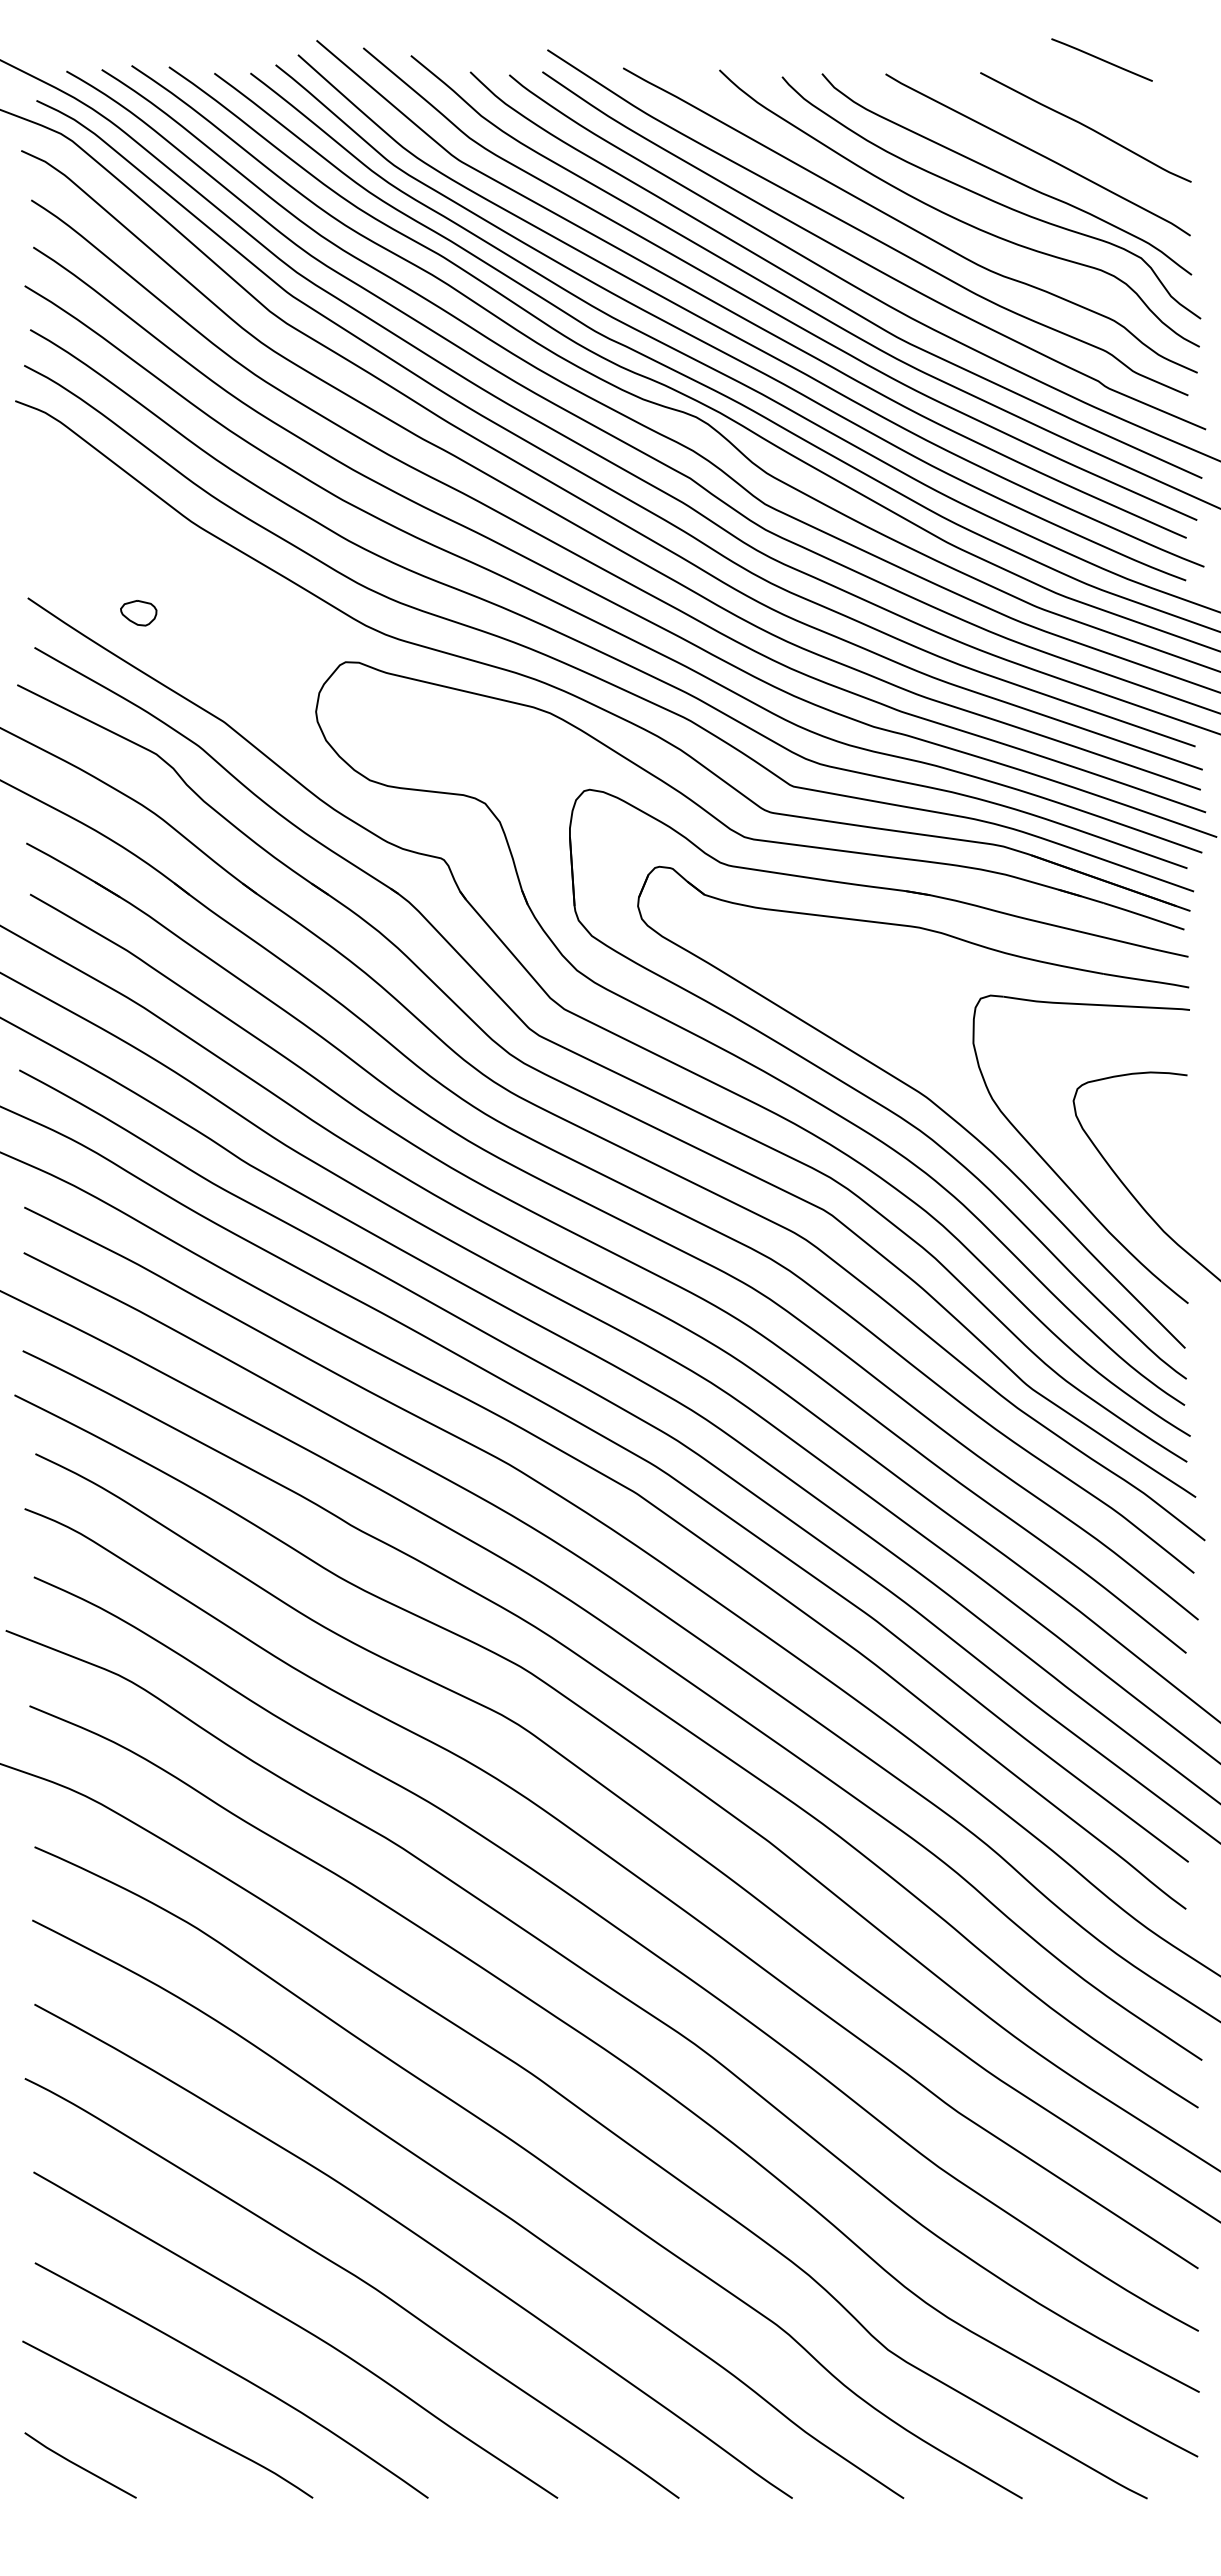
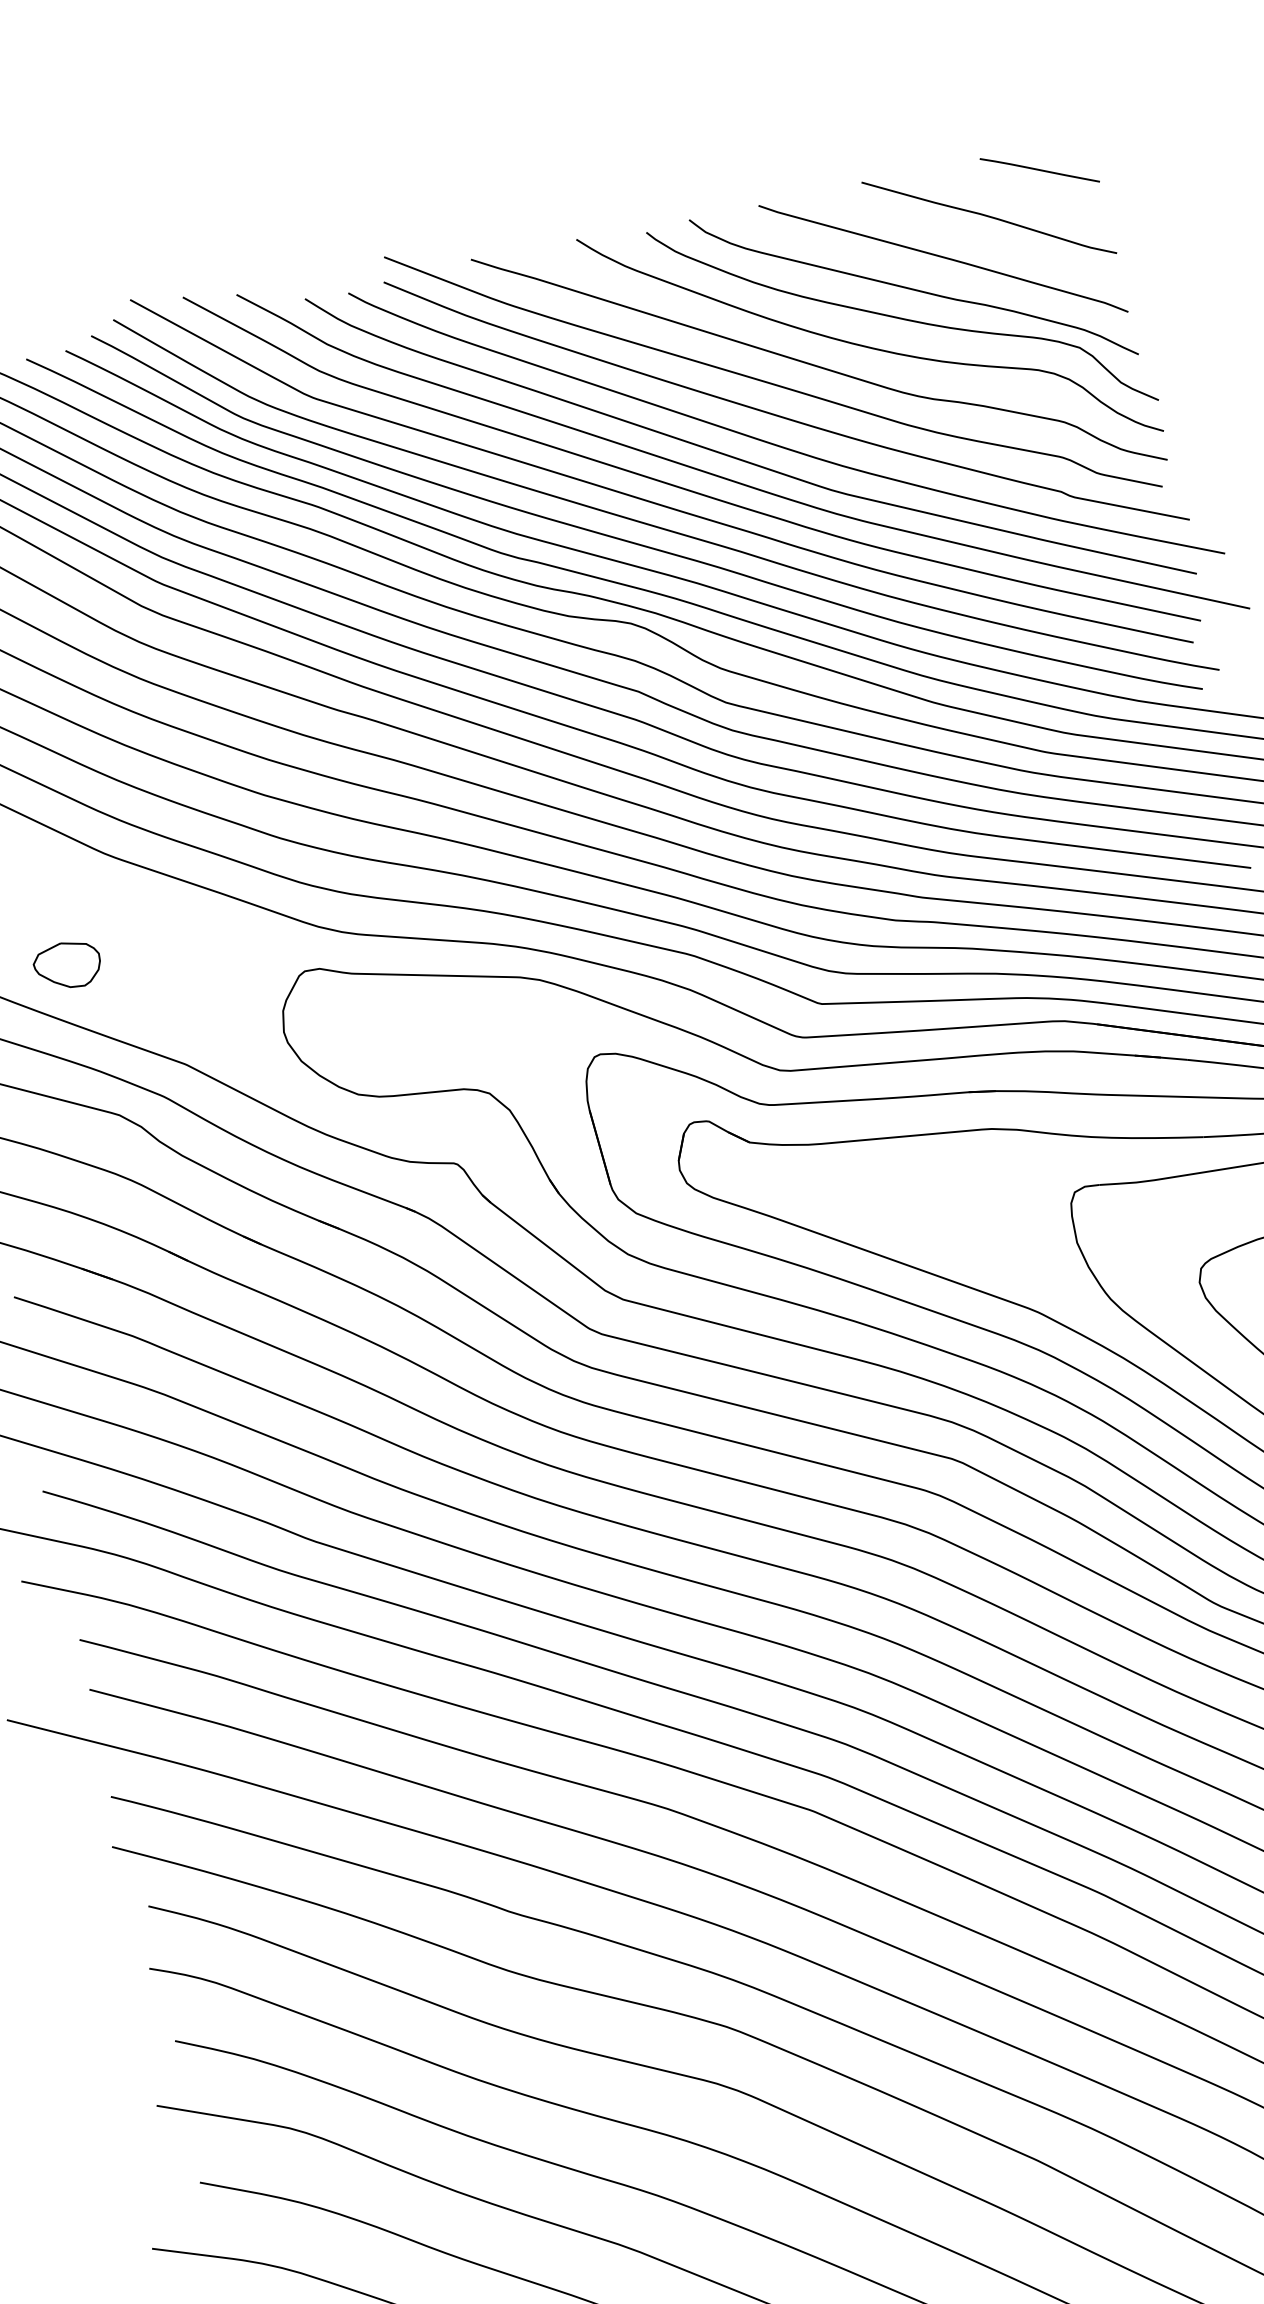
line: (1101, 59) -> (1039, 169), moved
part: (138, 612) -> (67, 964), size x1.67

